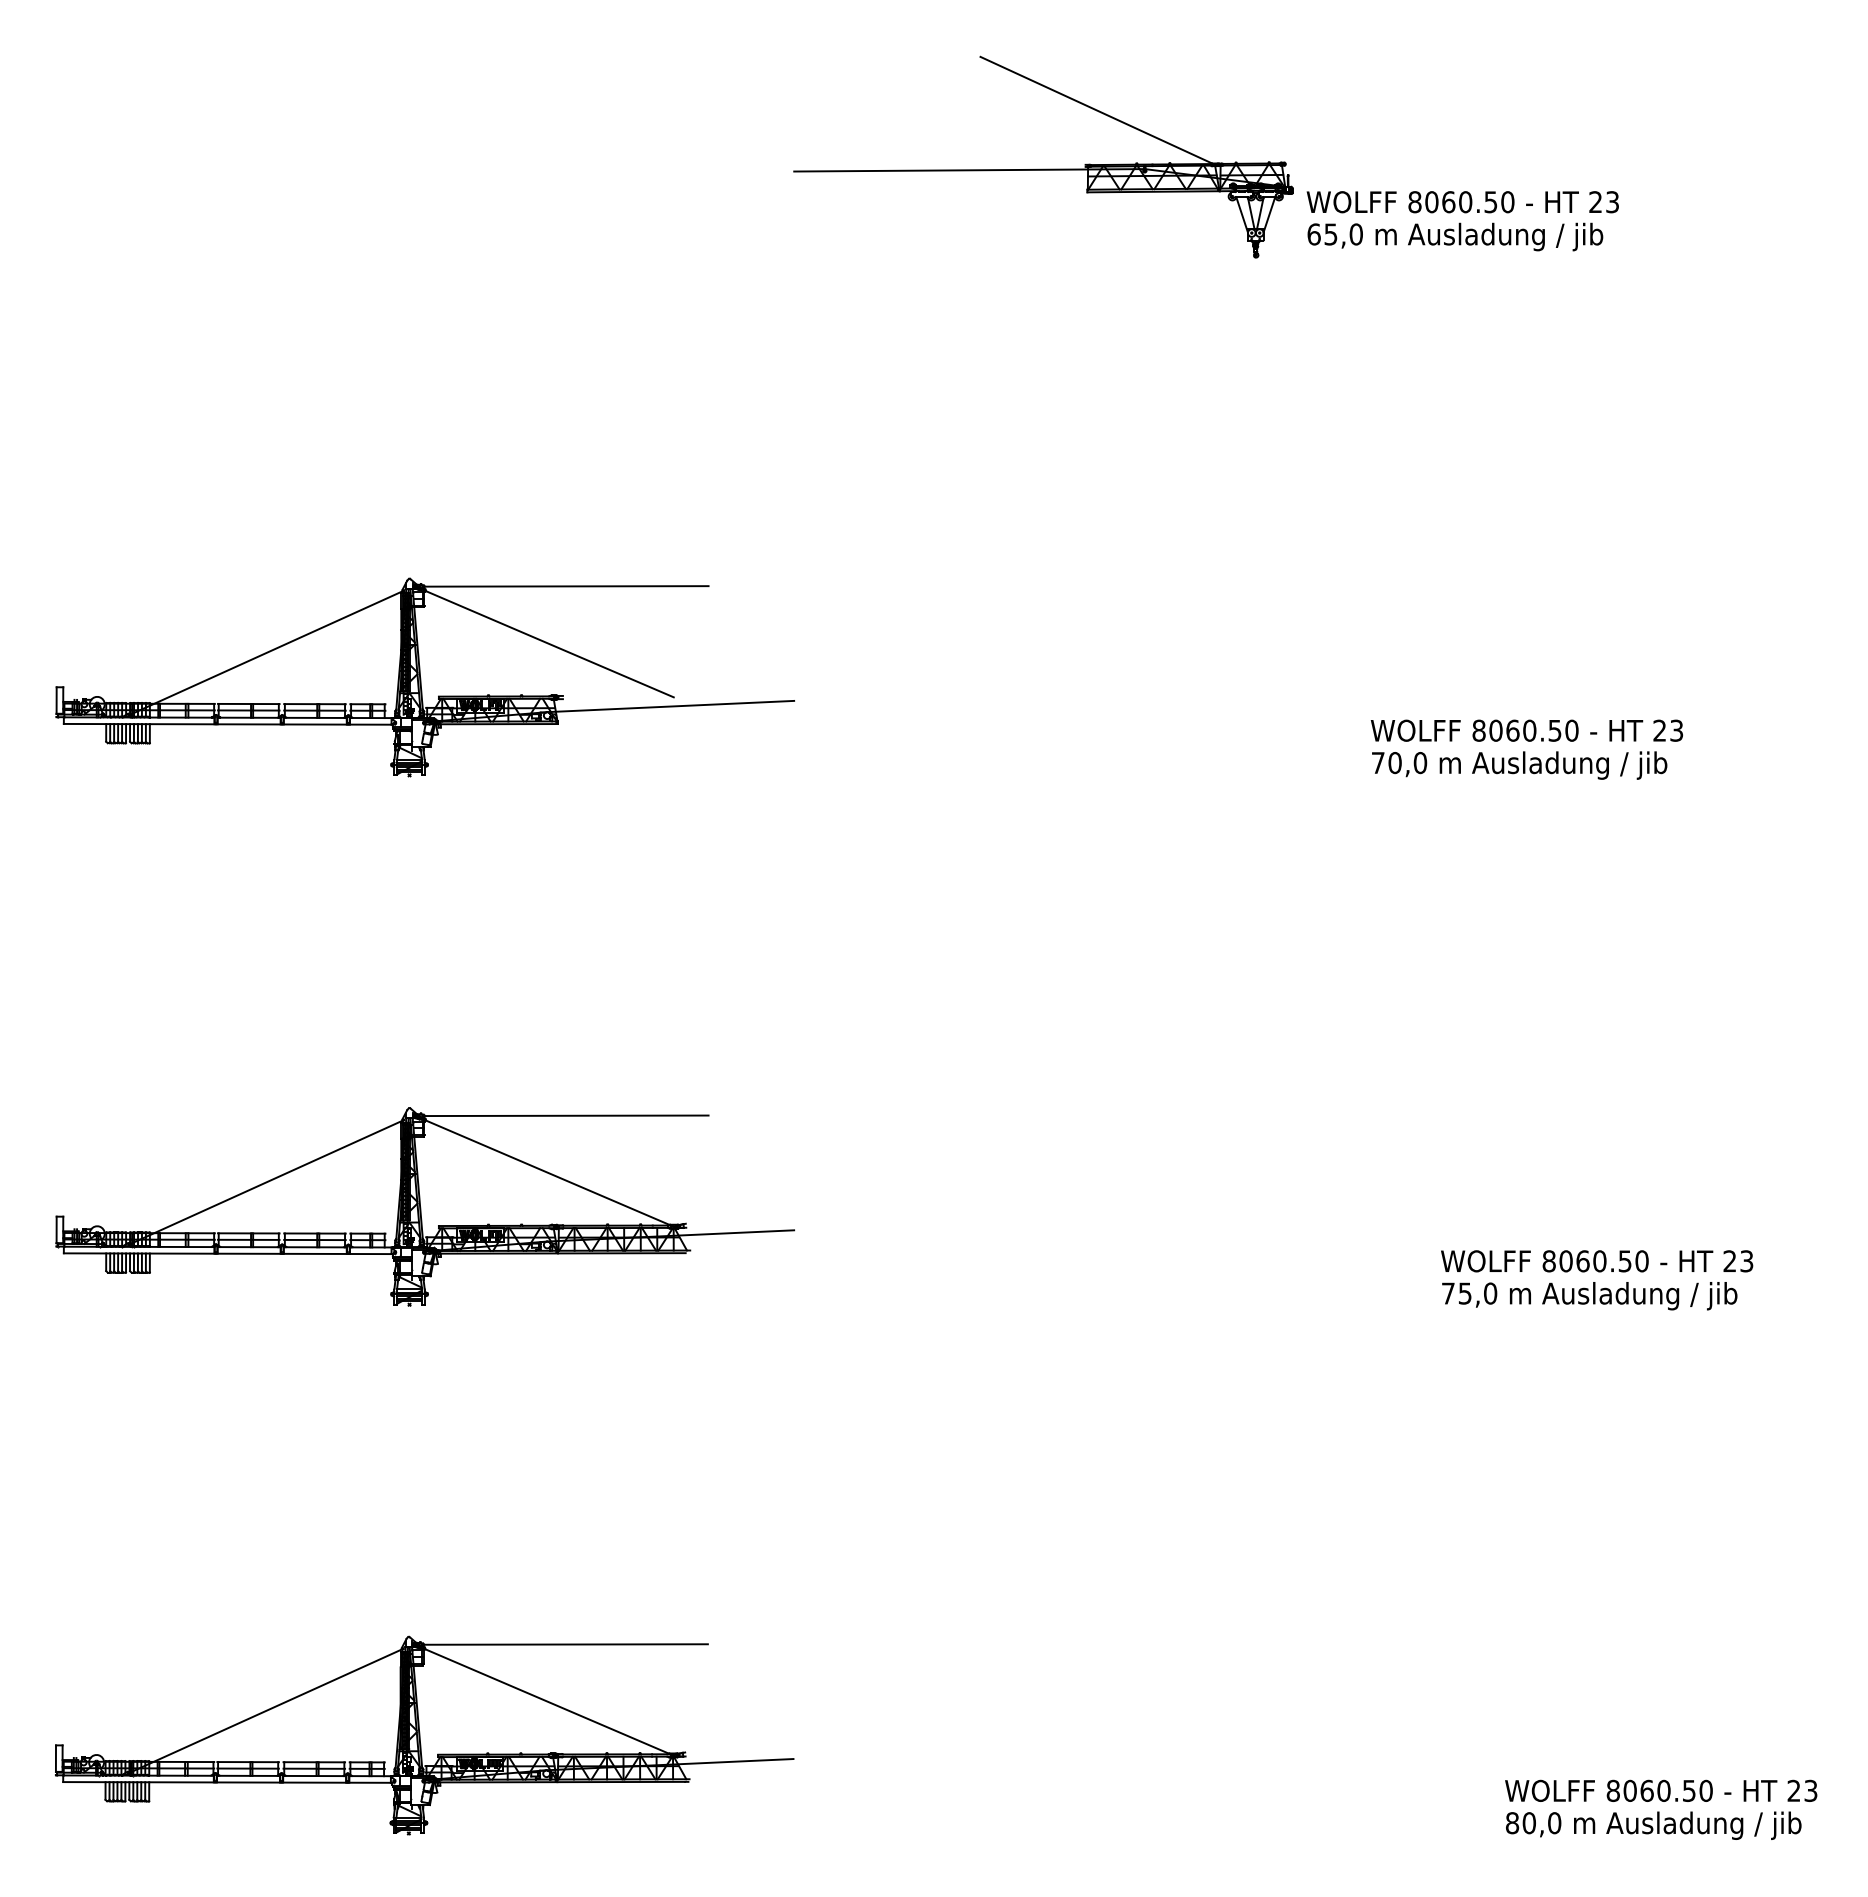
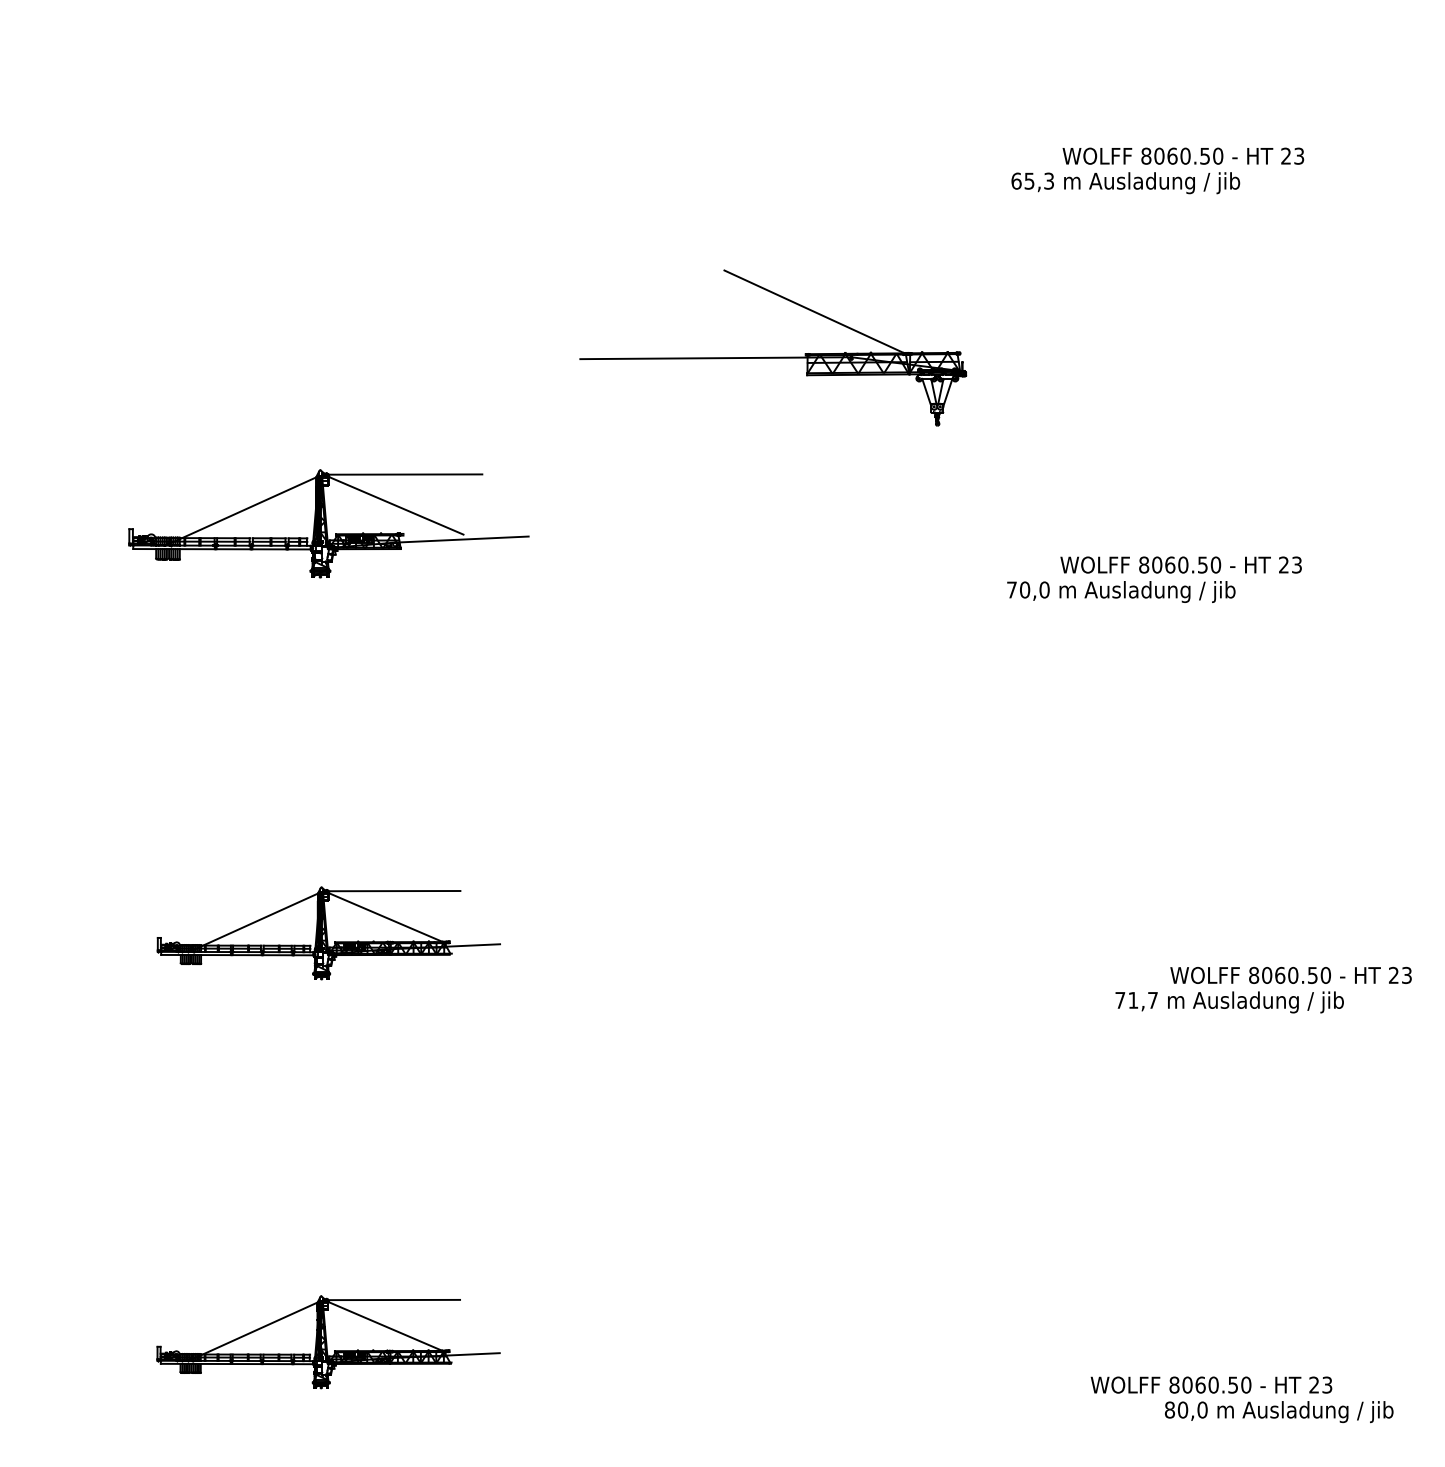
part: (1043, 168) -> (773, 356), moved
text: (1462, 202) -> (1183, 156), moved
text: (1355, 234) -> (1048, 181), 65,0 -> 65,3
part: (424, 677) -> (328, 523), size x0.7
text: (1519, 765) -> (1121, 591), moved
part: (424, 1206) -> (328, 933), size x0.6
text: (1597, 1261) -> (1291, 975), moved
text: (1478, 1293) -> (1143, 1000), 75,0 -> 71,7
part: (424, 1735) -> (328, 1342), size x0.6
text: (1661, 1790) -> (1211, 1384), moved

